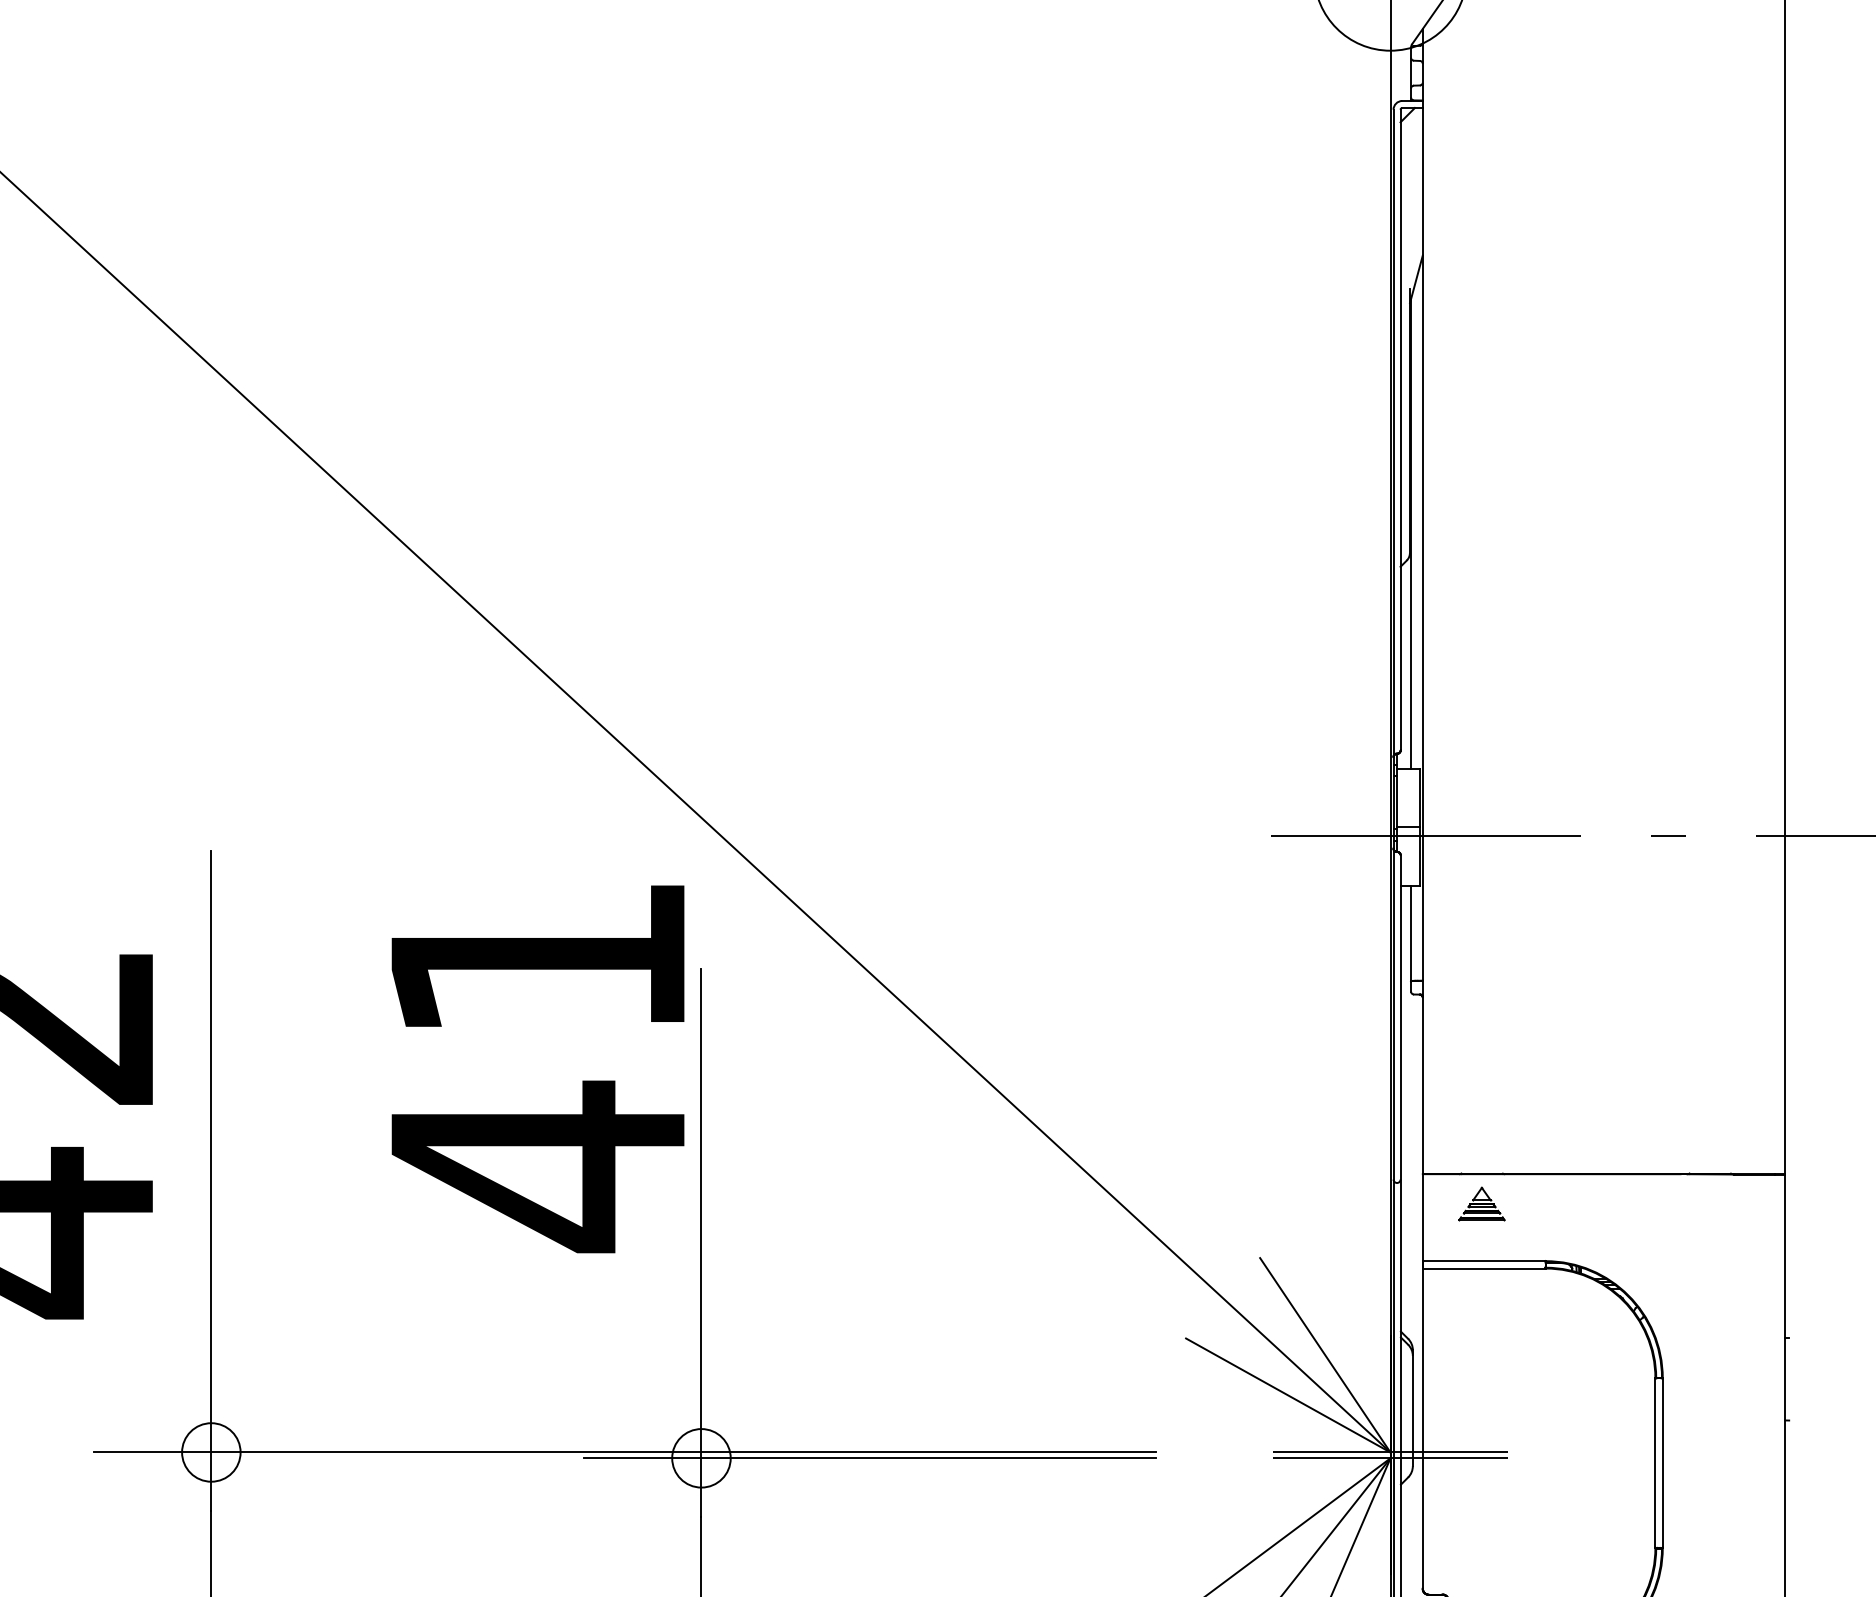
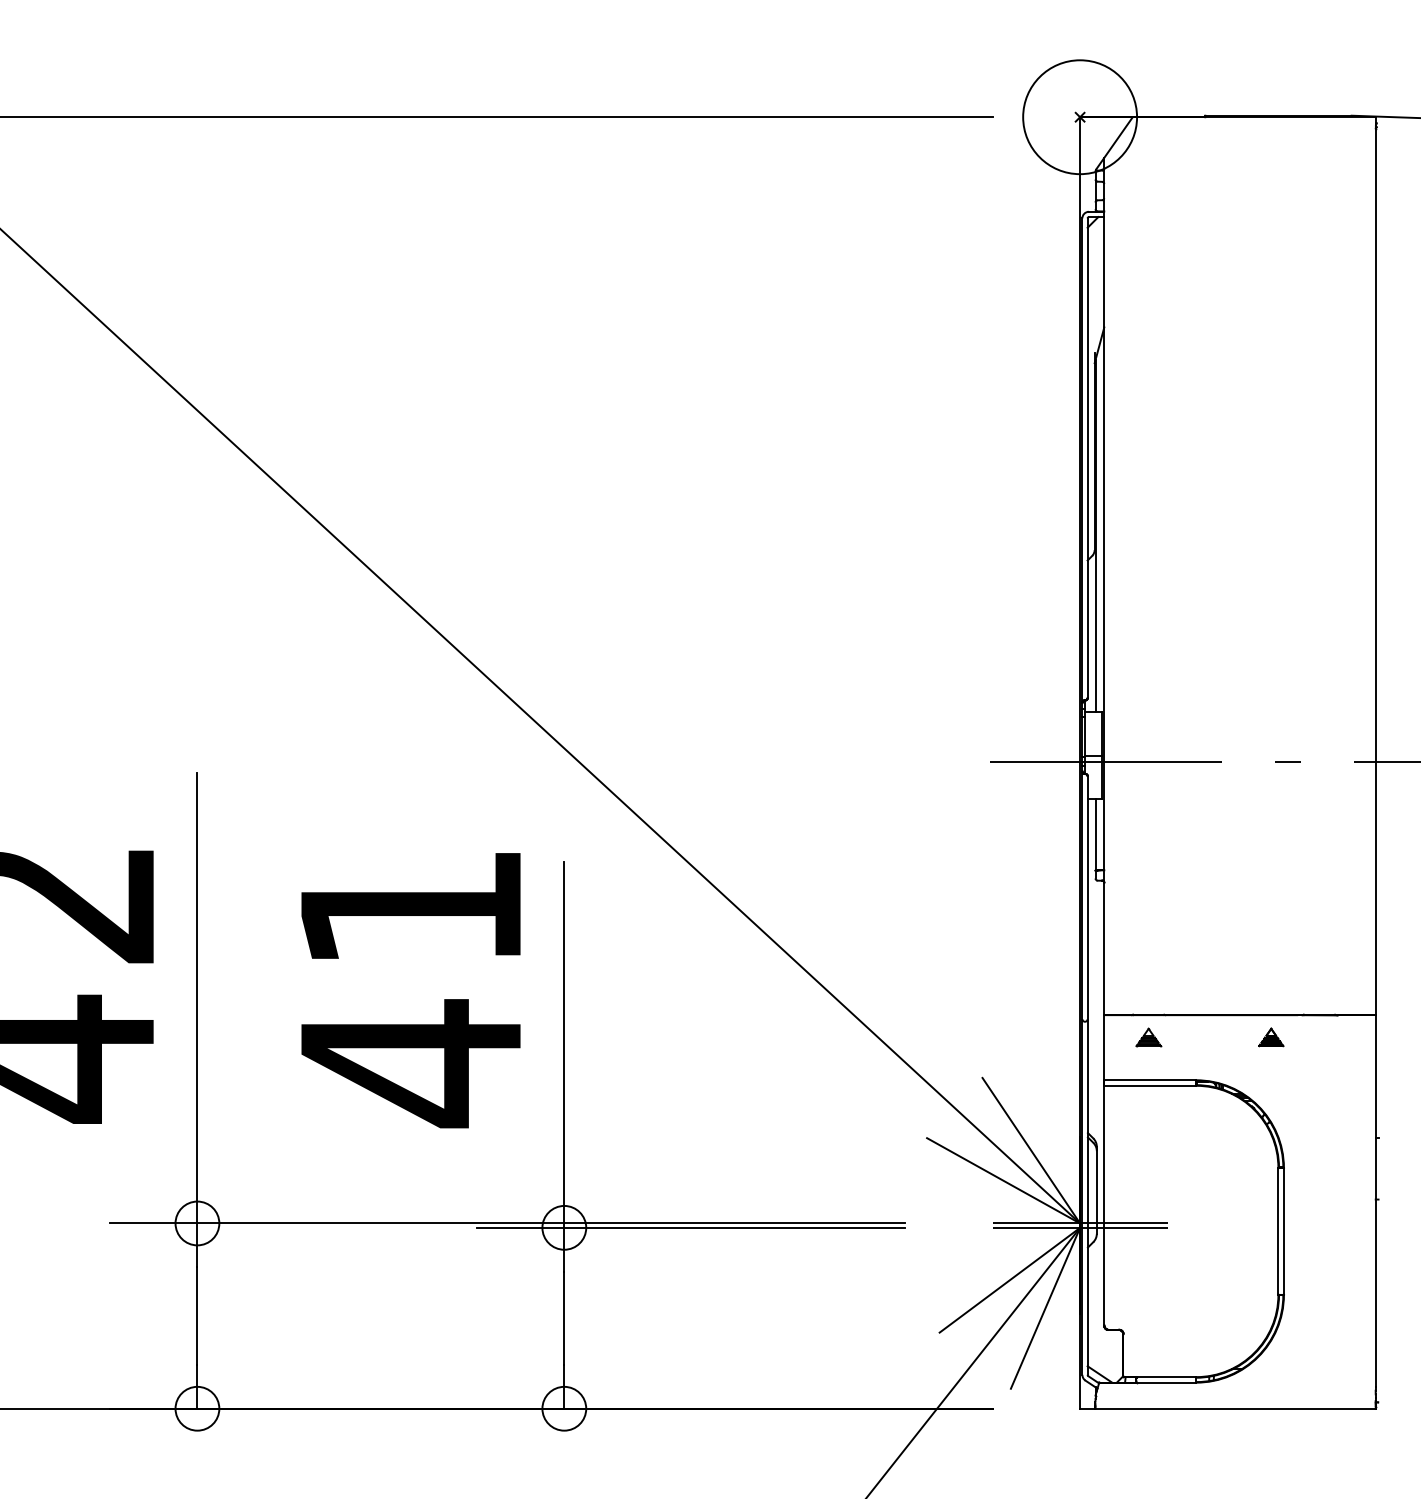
text: (537, 1069) -> (410, 990), moved
part: (1481, 1204) -> (1148, 1037), size x0.71
part: (1646, 1204) -> (1271, 1037), added

